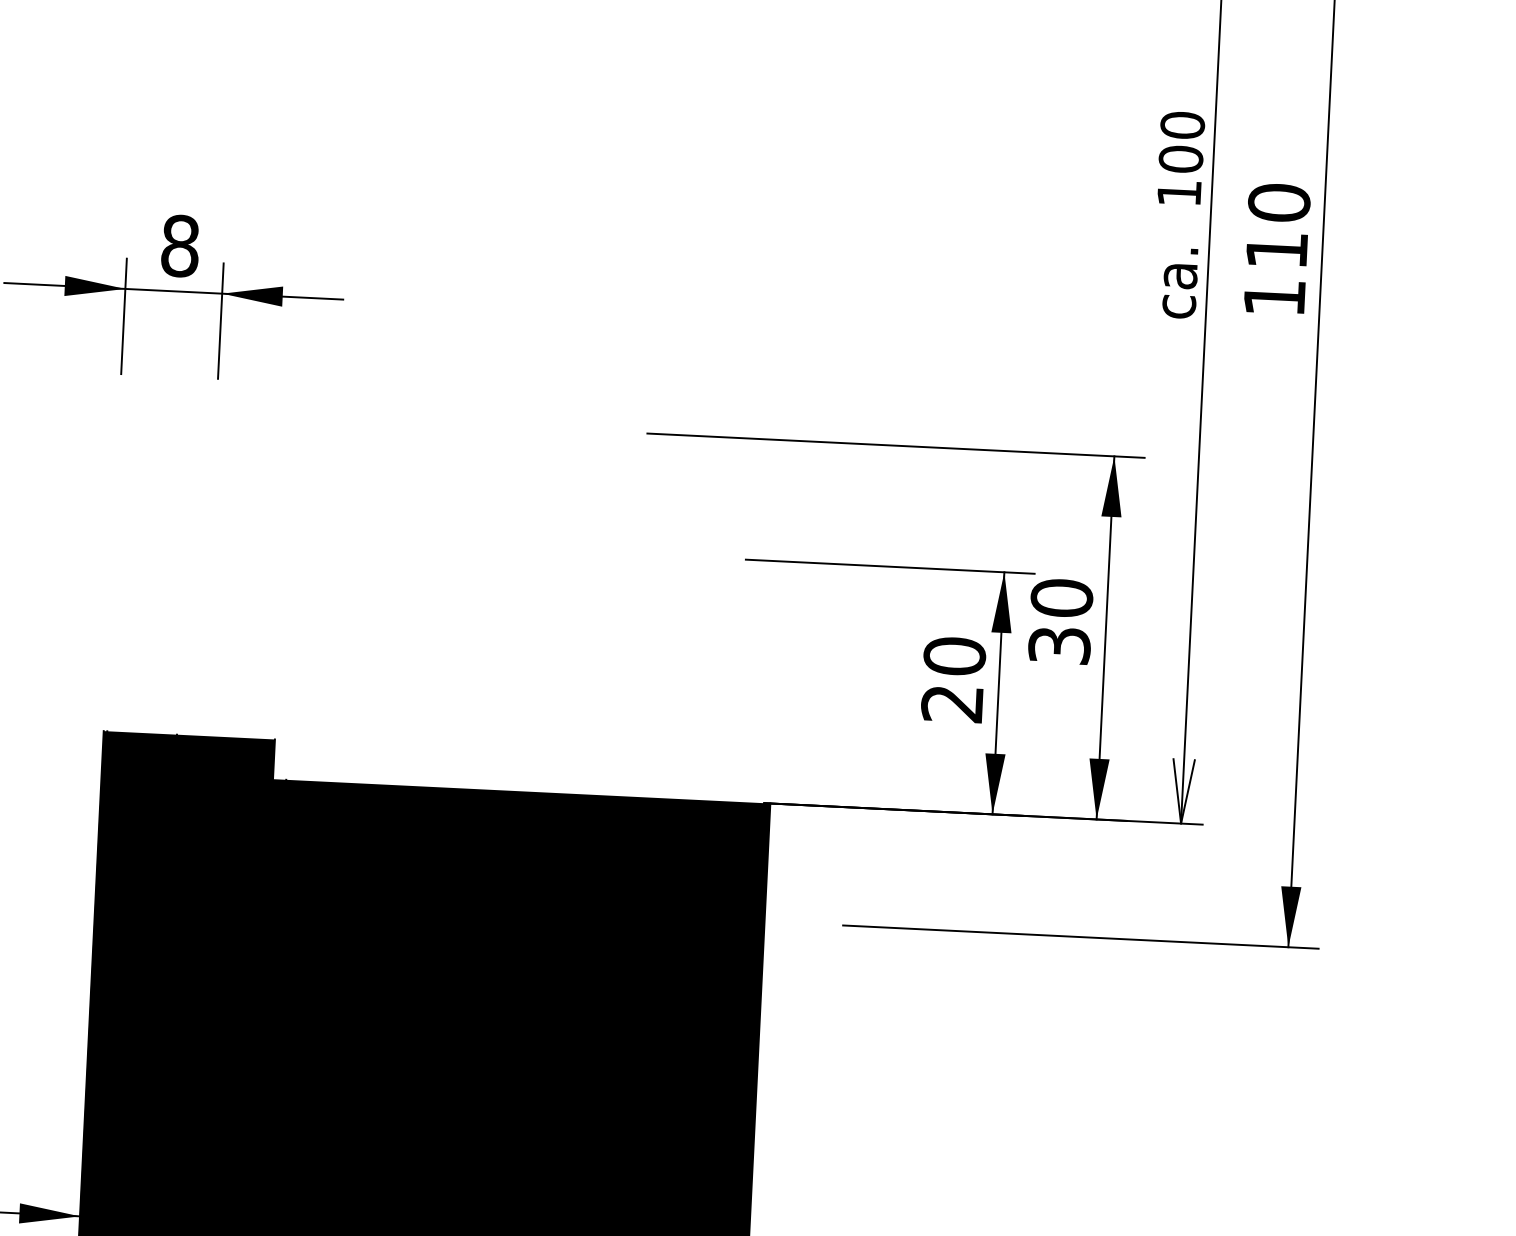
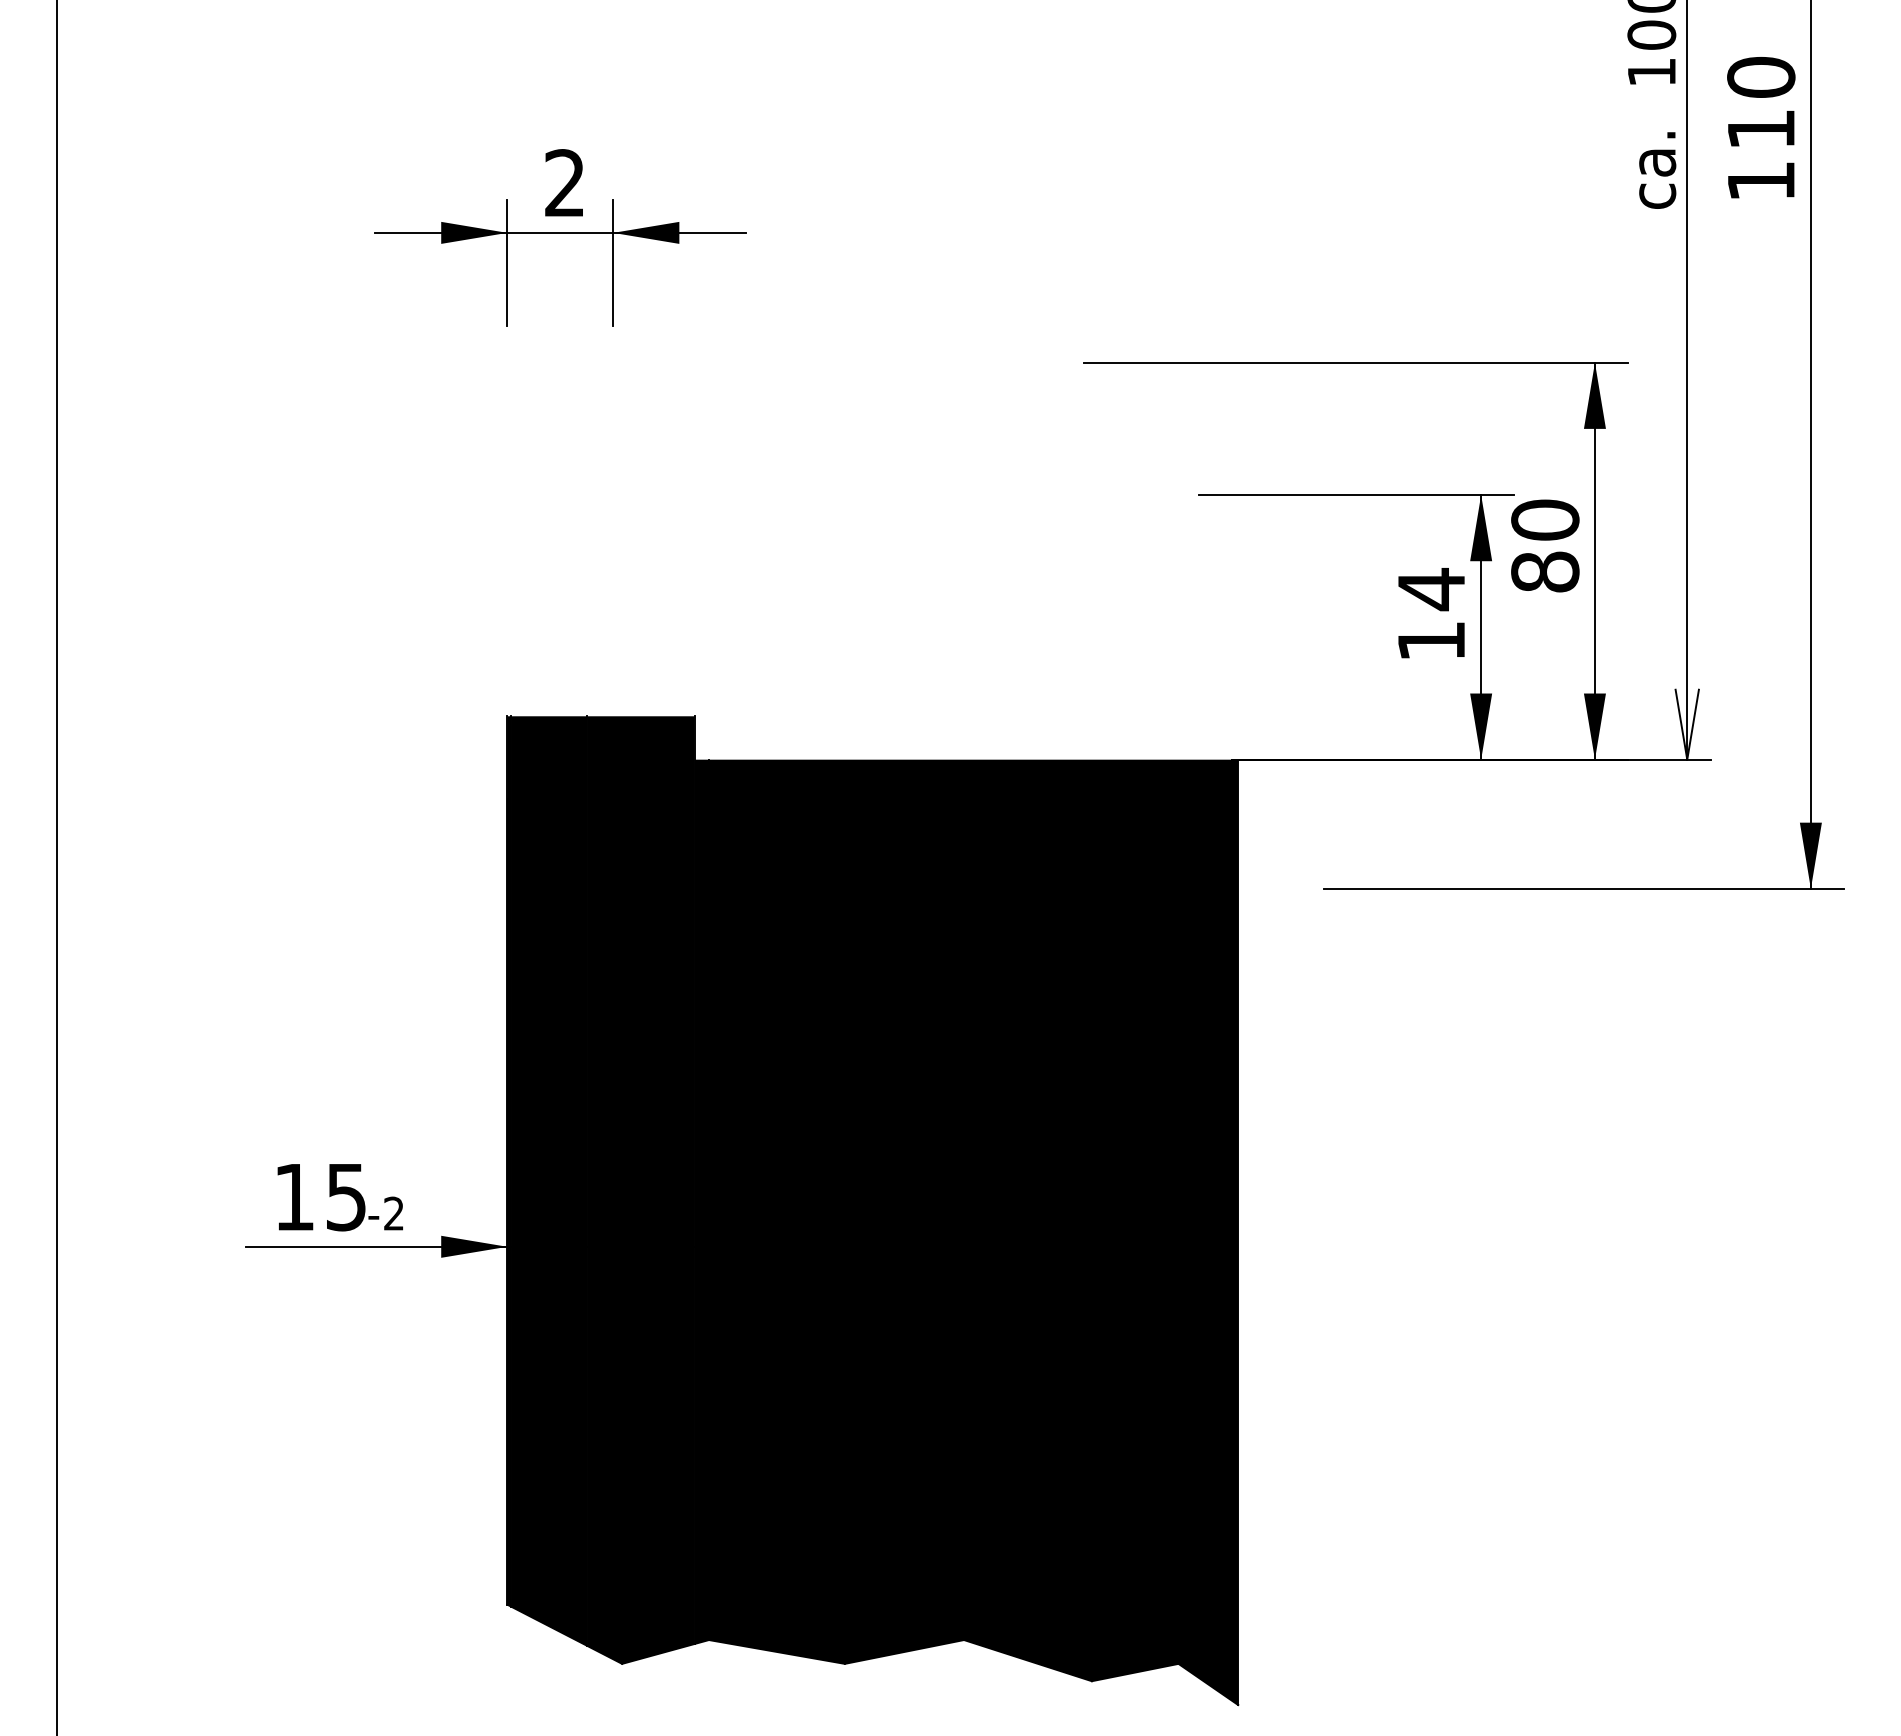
text: (179, 246) -> (564, 183), 8 -> 2
text: (1059, 645) -> (1545, 571), 30 -> 80
text: (953, 679) -> (1431, 614), 20 -> 14

